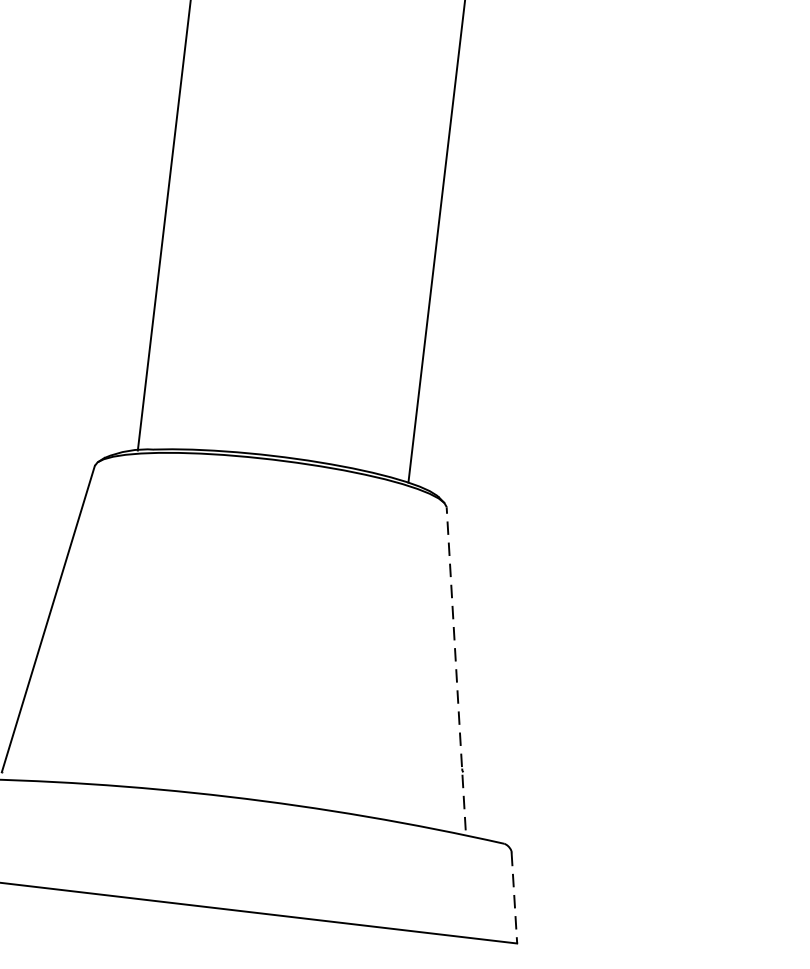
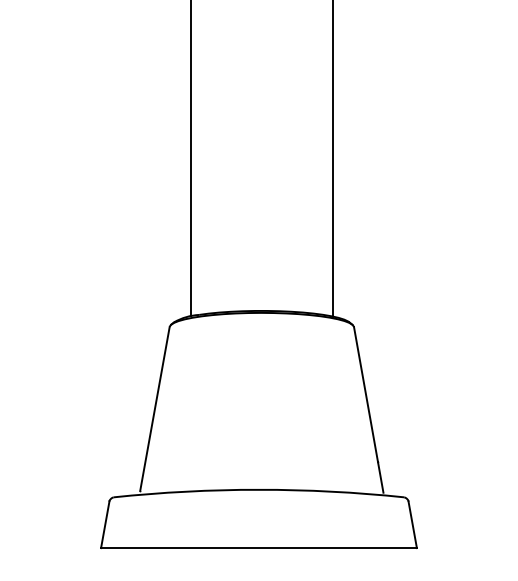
line: (455, 668) -> (368, 409), dashed -> solid
line: (514, 897) -> (412, 524), dashed -> solid

